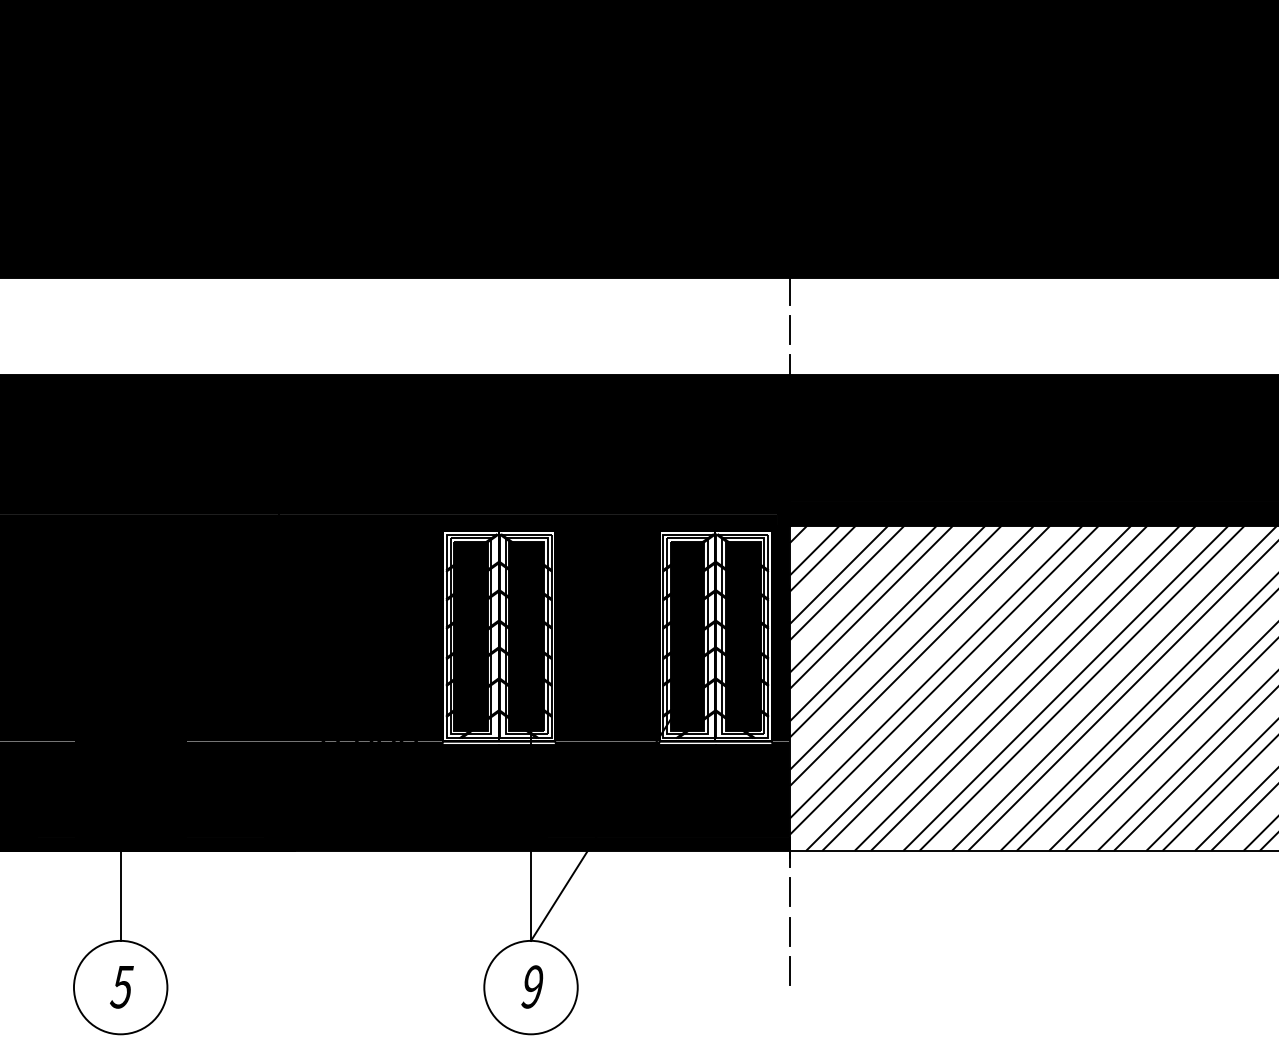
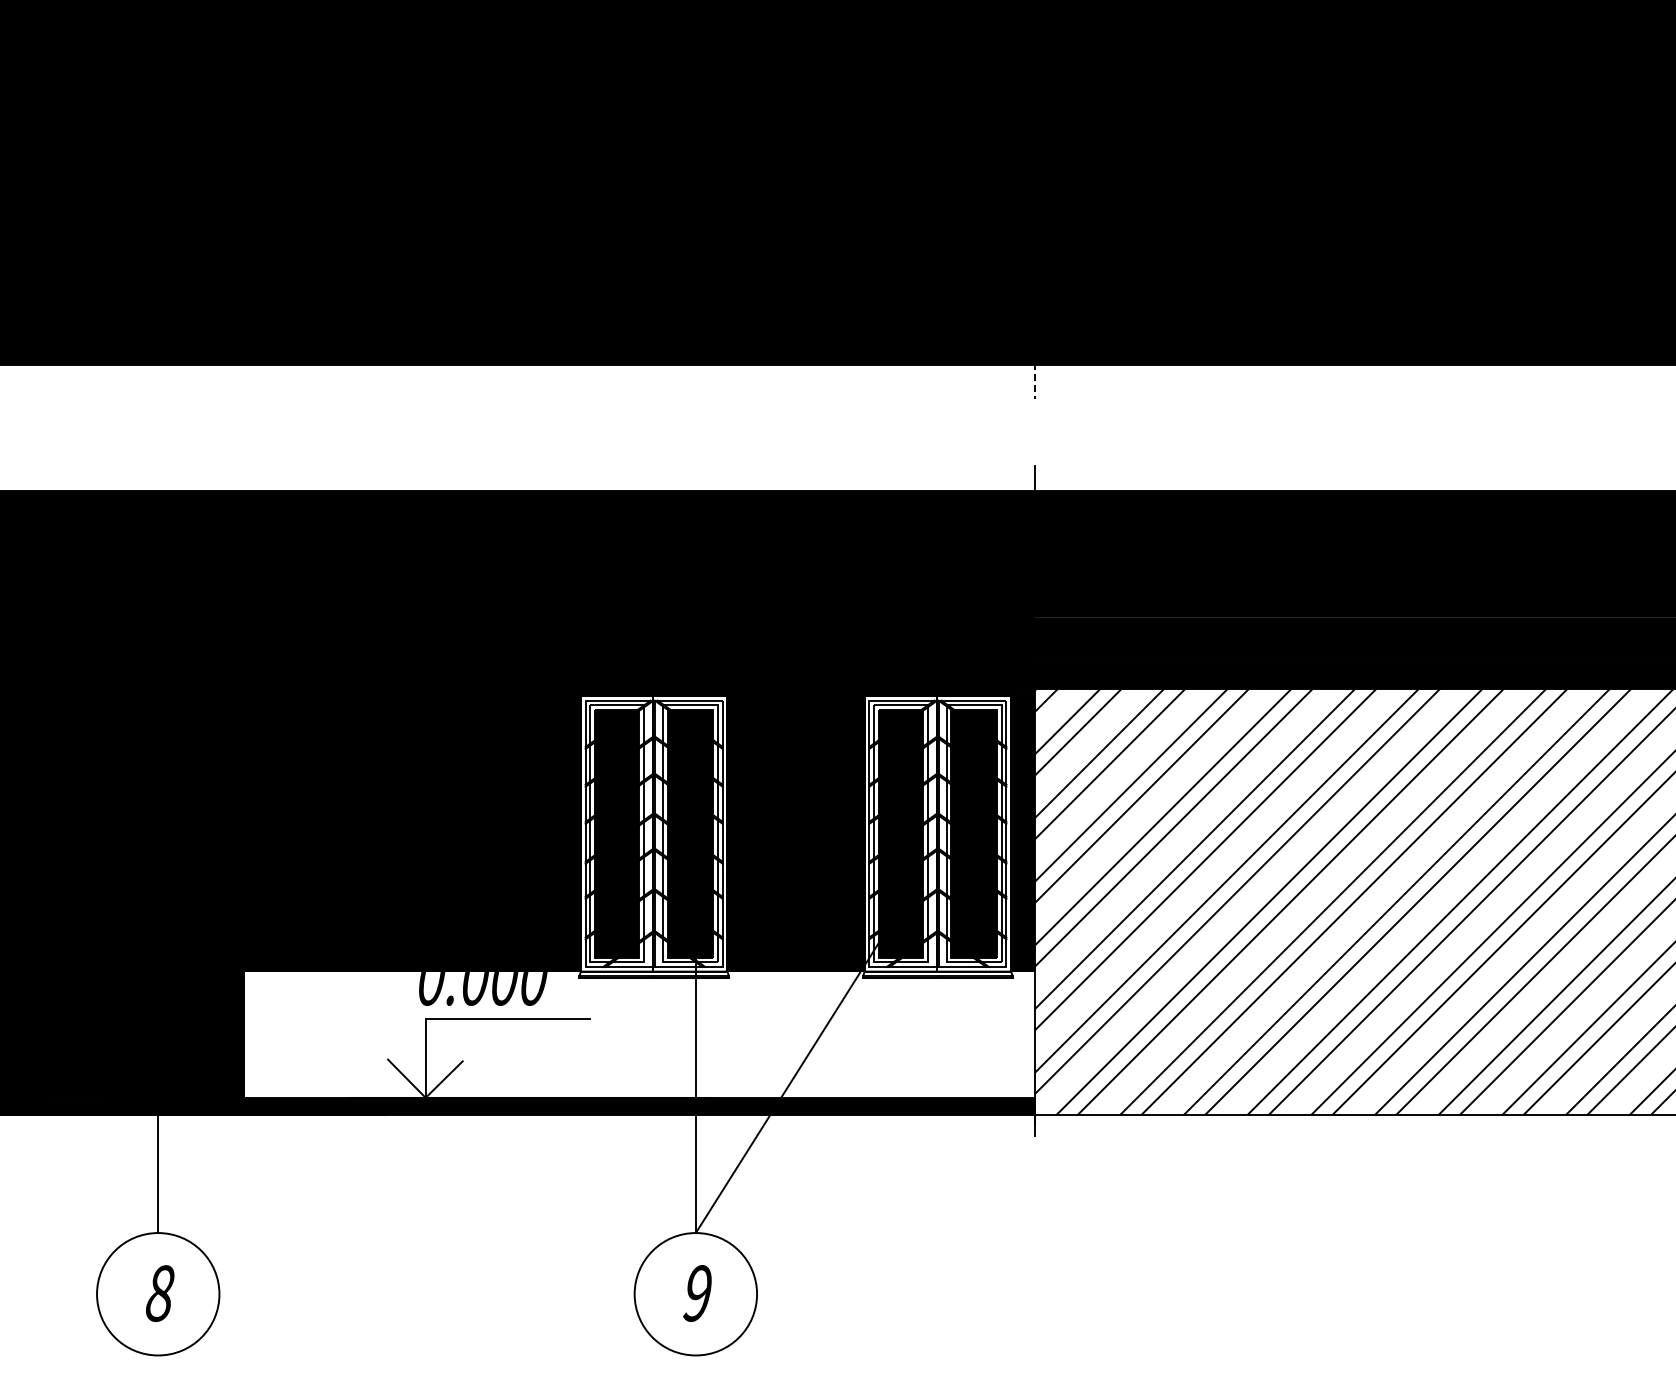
line: (789, 290) -> (1034, 381), solid -> dashed
line: (789, 329) -> (1034, 432), removed
fill: (487, 789) -> (638, 1034), removed
line: (789, 891) -> (1034, 1168), removed
line: (789, 931) -> (1034, 1220), removed
line: (789, 970) -> (1034, 1272), removed
text: (121, 987) -> (159, 1293), 5 -> 8

